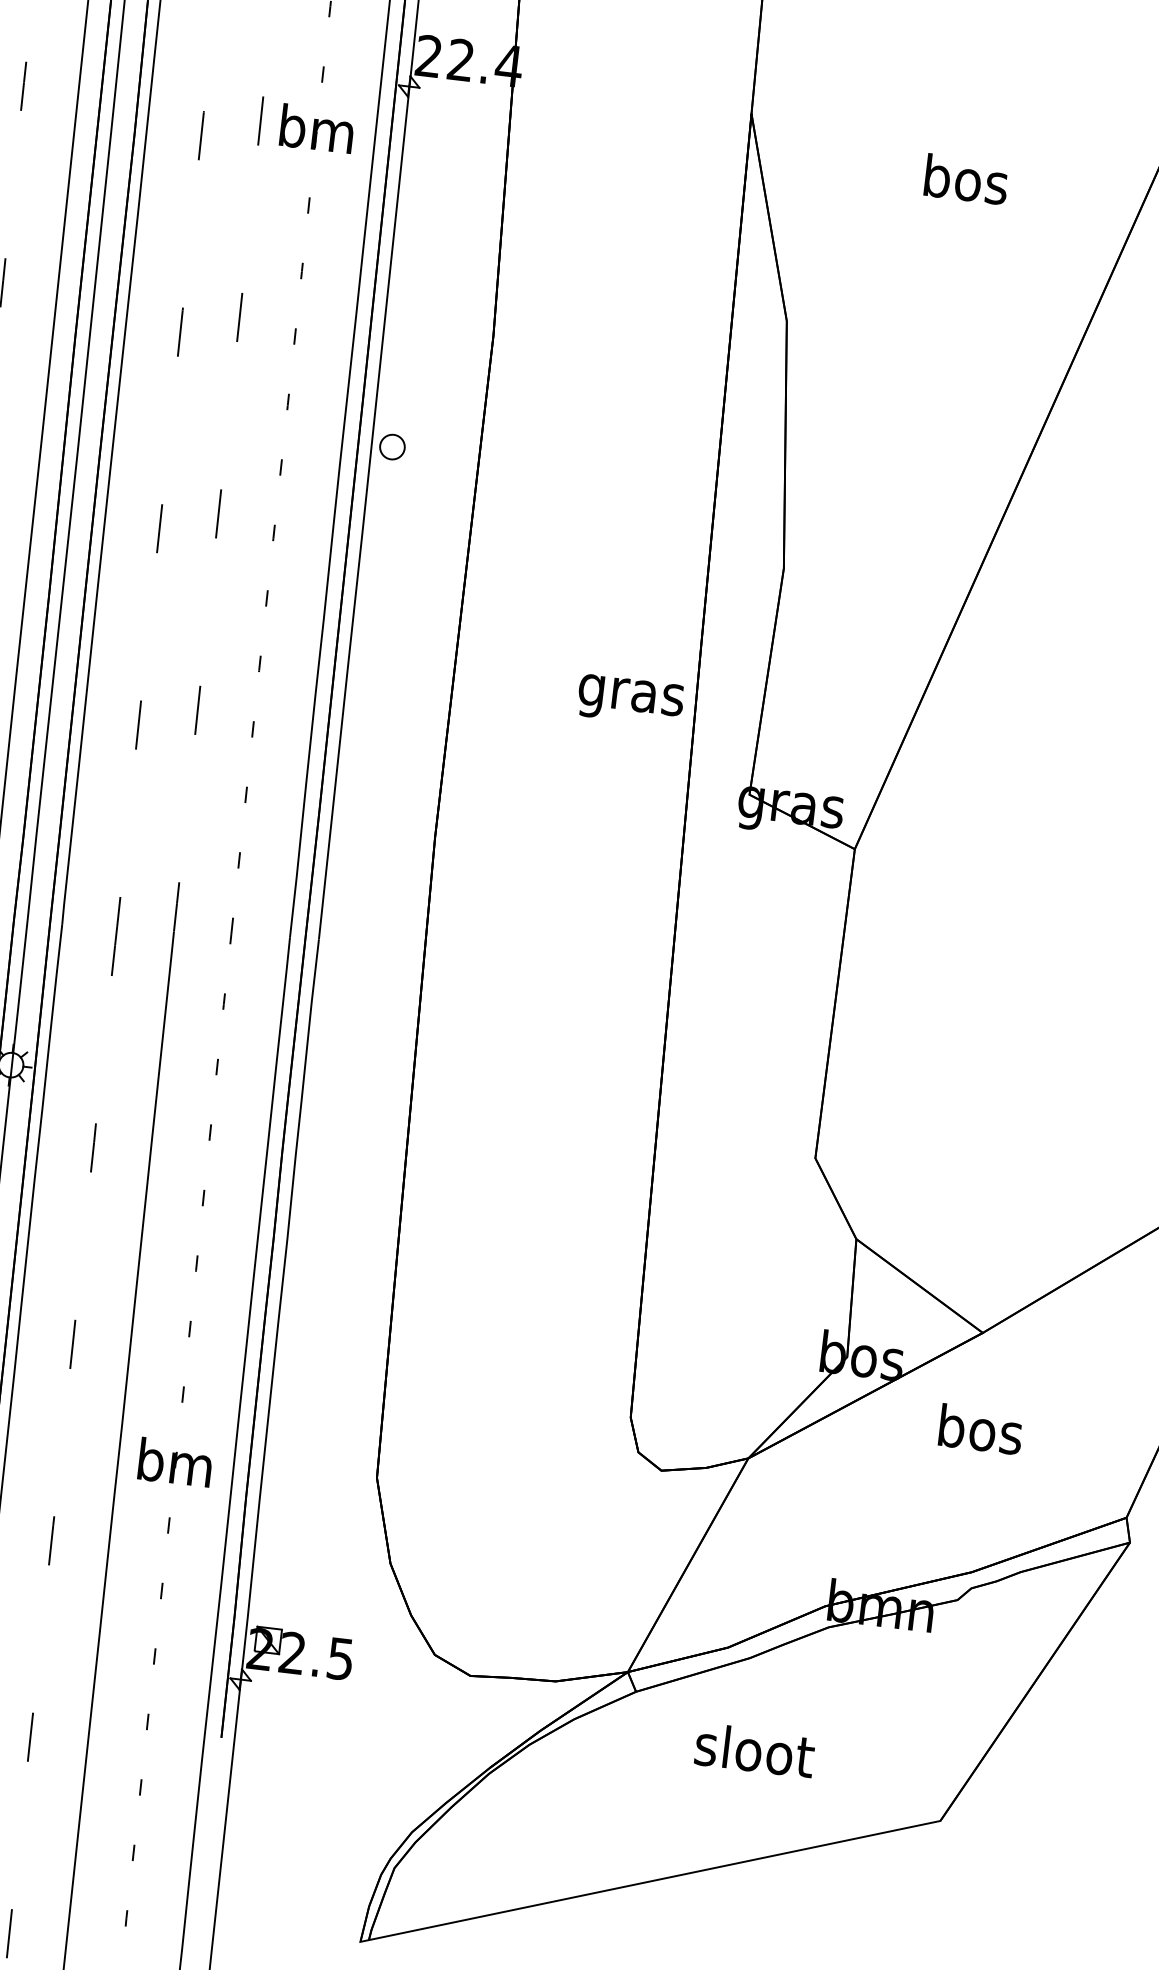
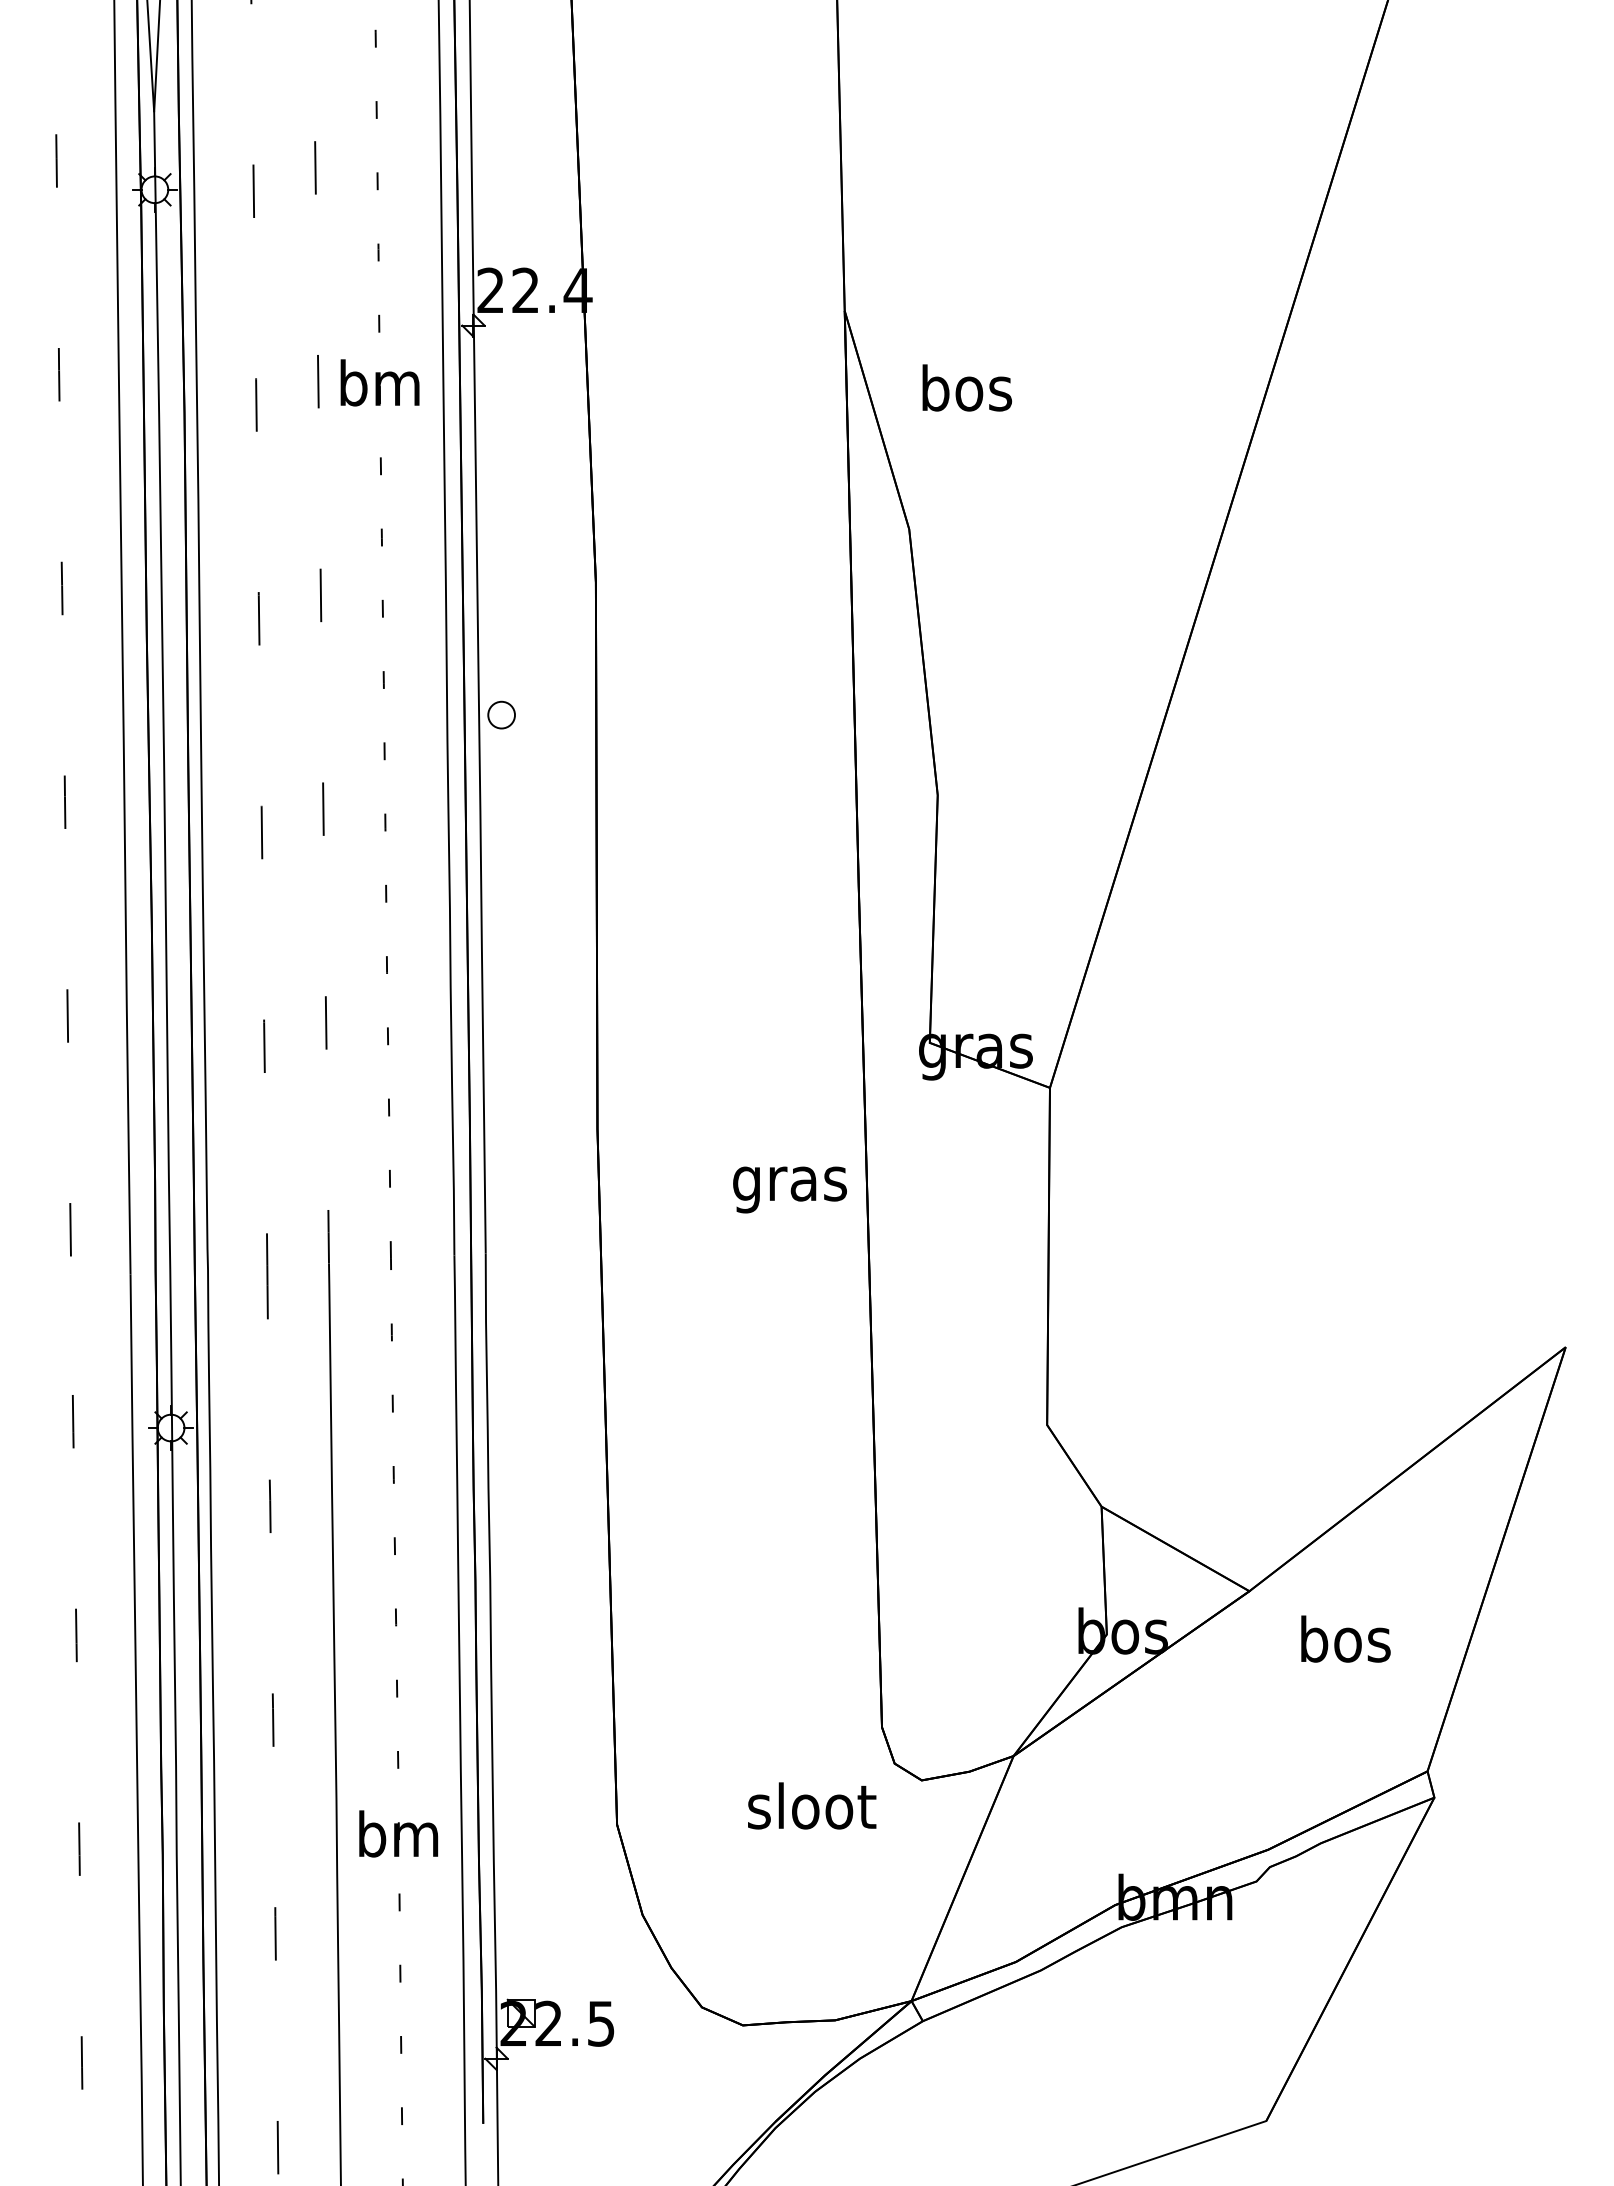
text: (966, 179) -> (967, 387), moved
text: (630, 700) -> (789, 1189), moved
text: (980, 1428) -> (1345, 1638), moved
text: (755, 1750) -> (812, 1805), moved

